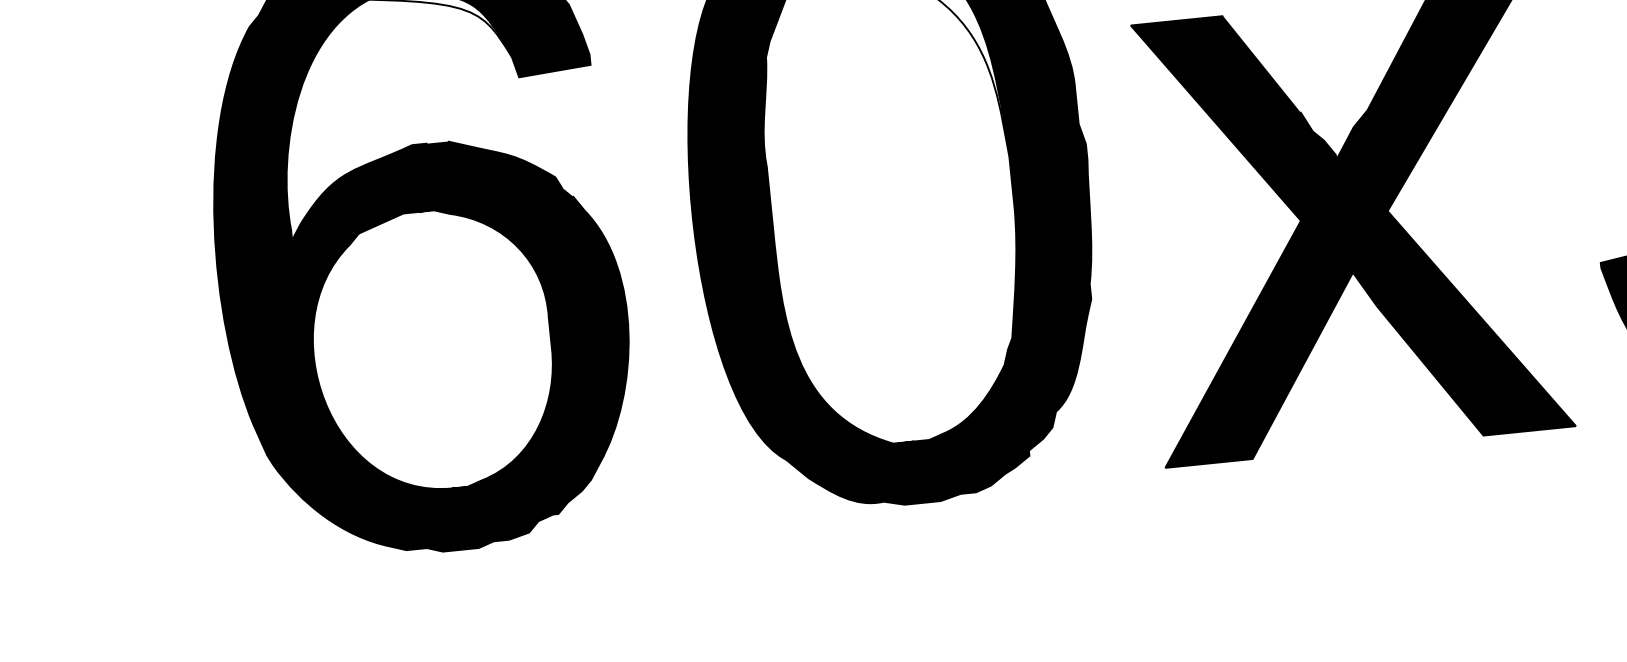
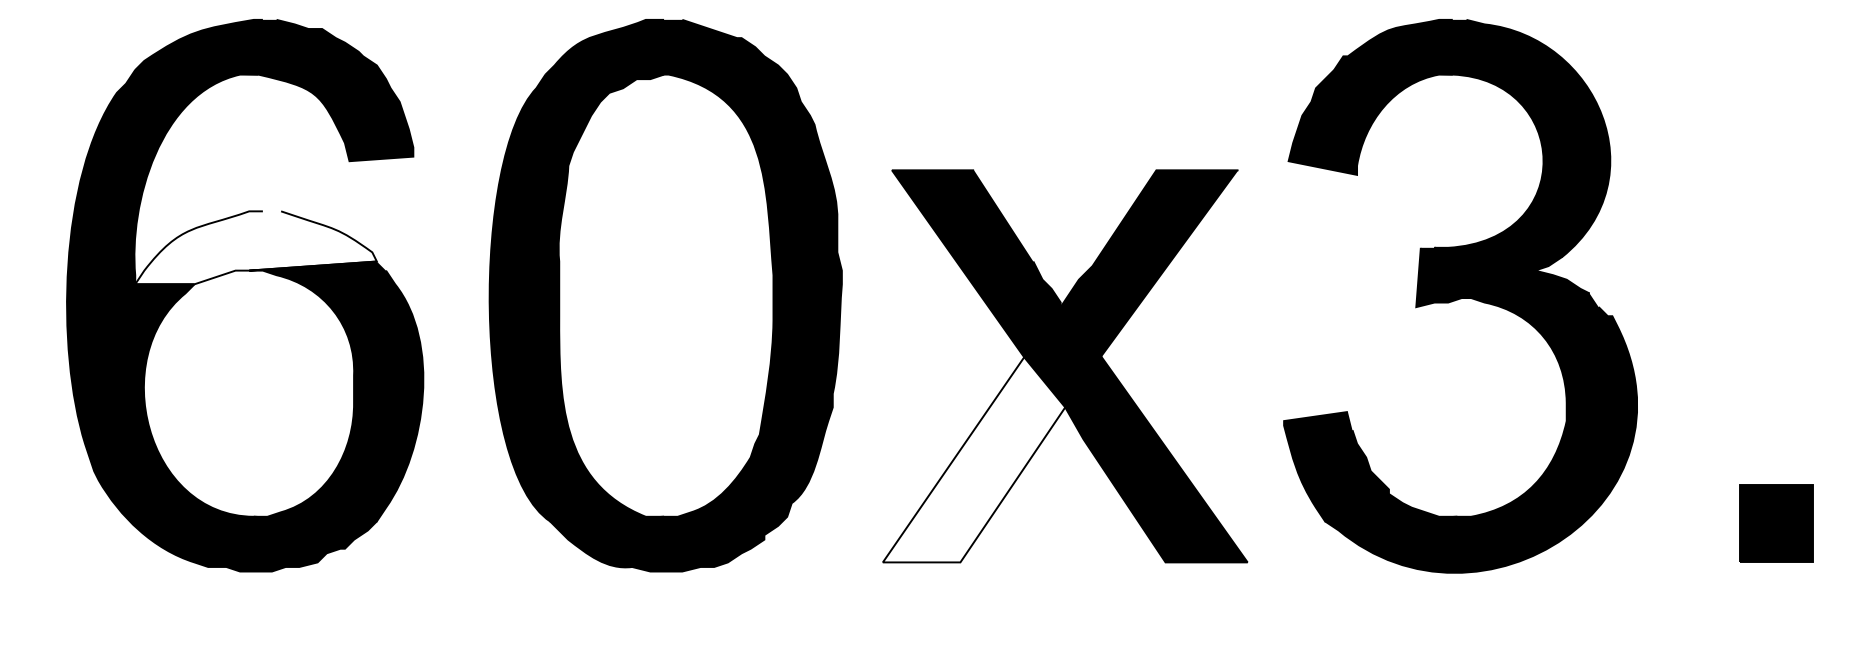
fill: (423, 185) -> (255, 247), removed
fill: (1255, 341) -> (973, 459), removed

